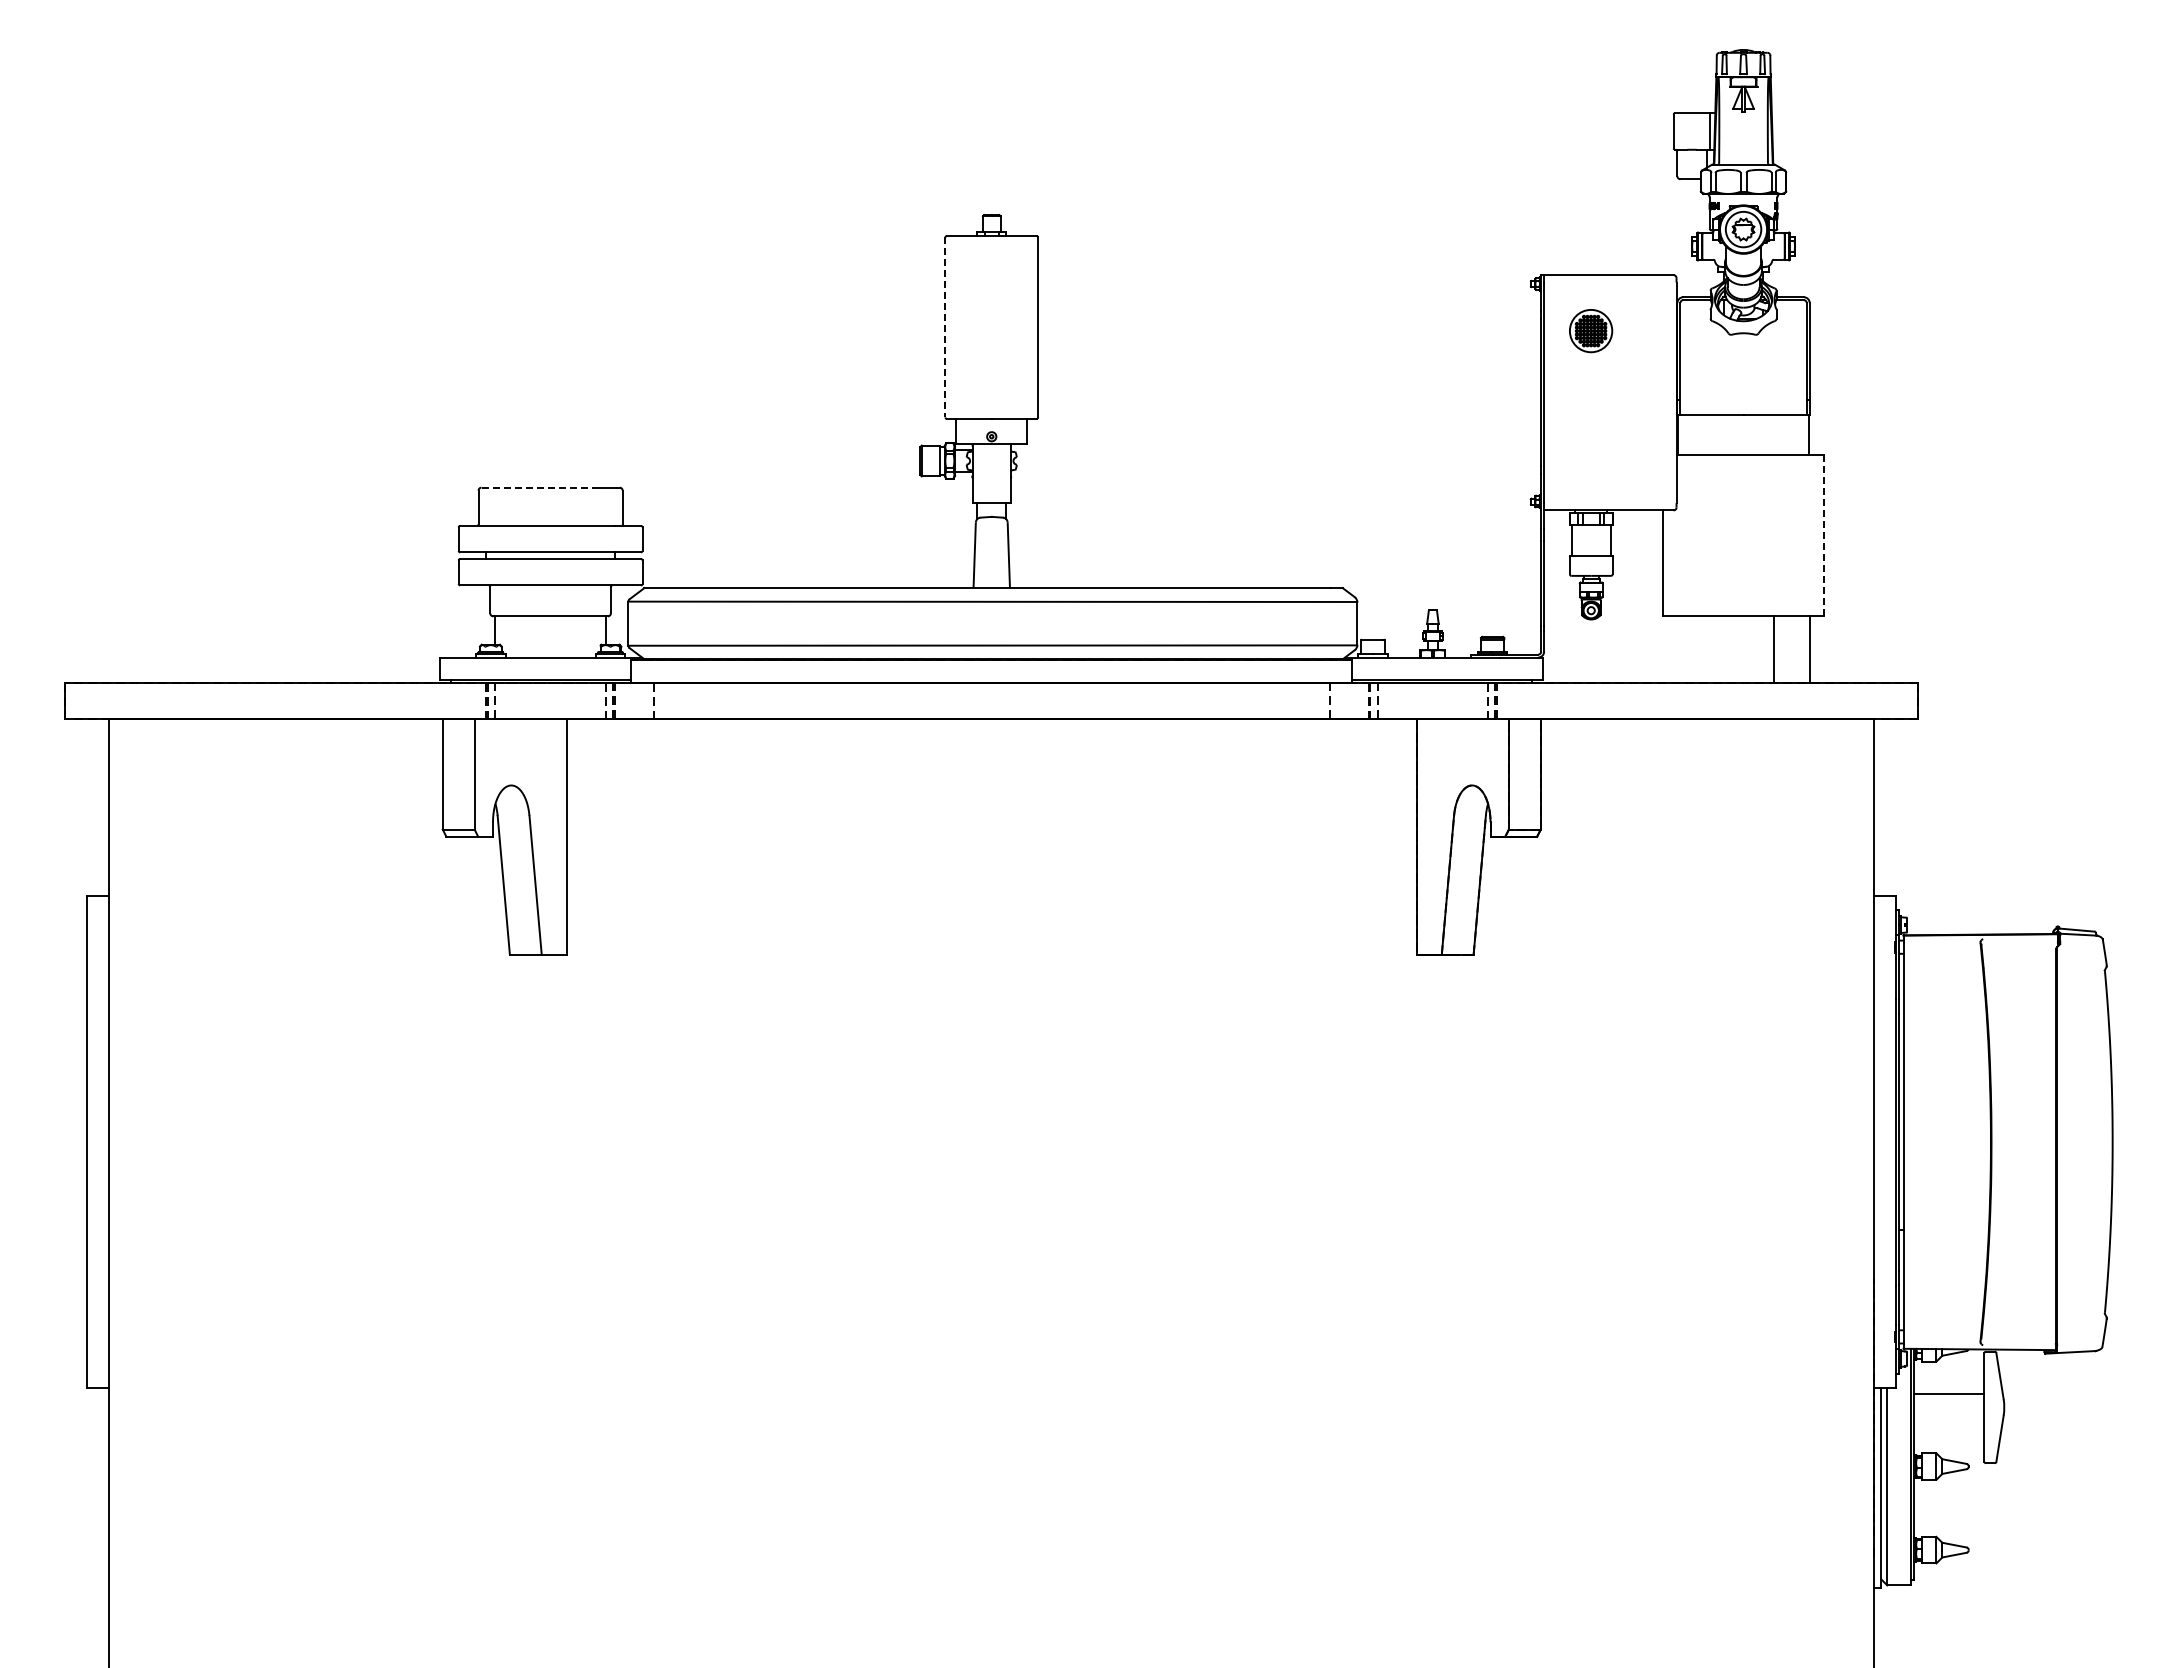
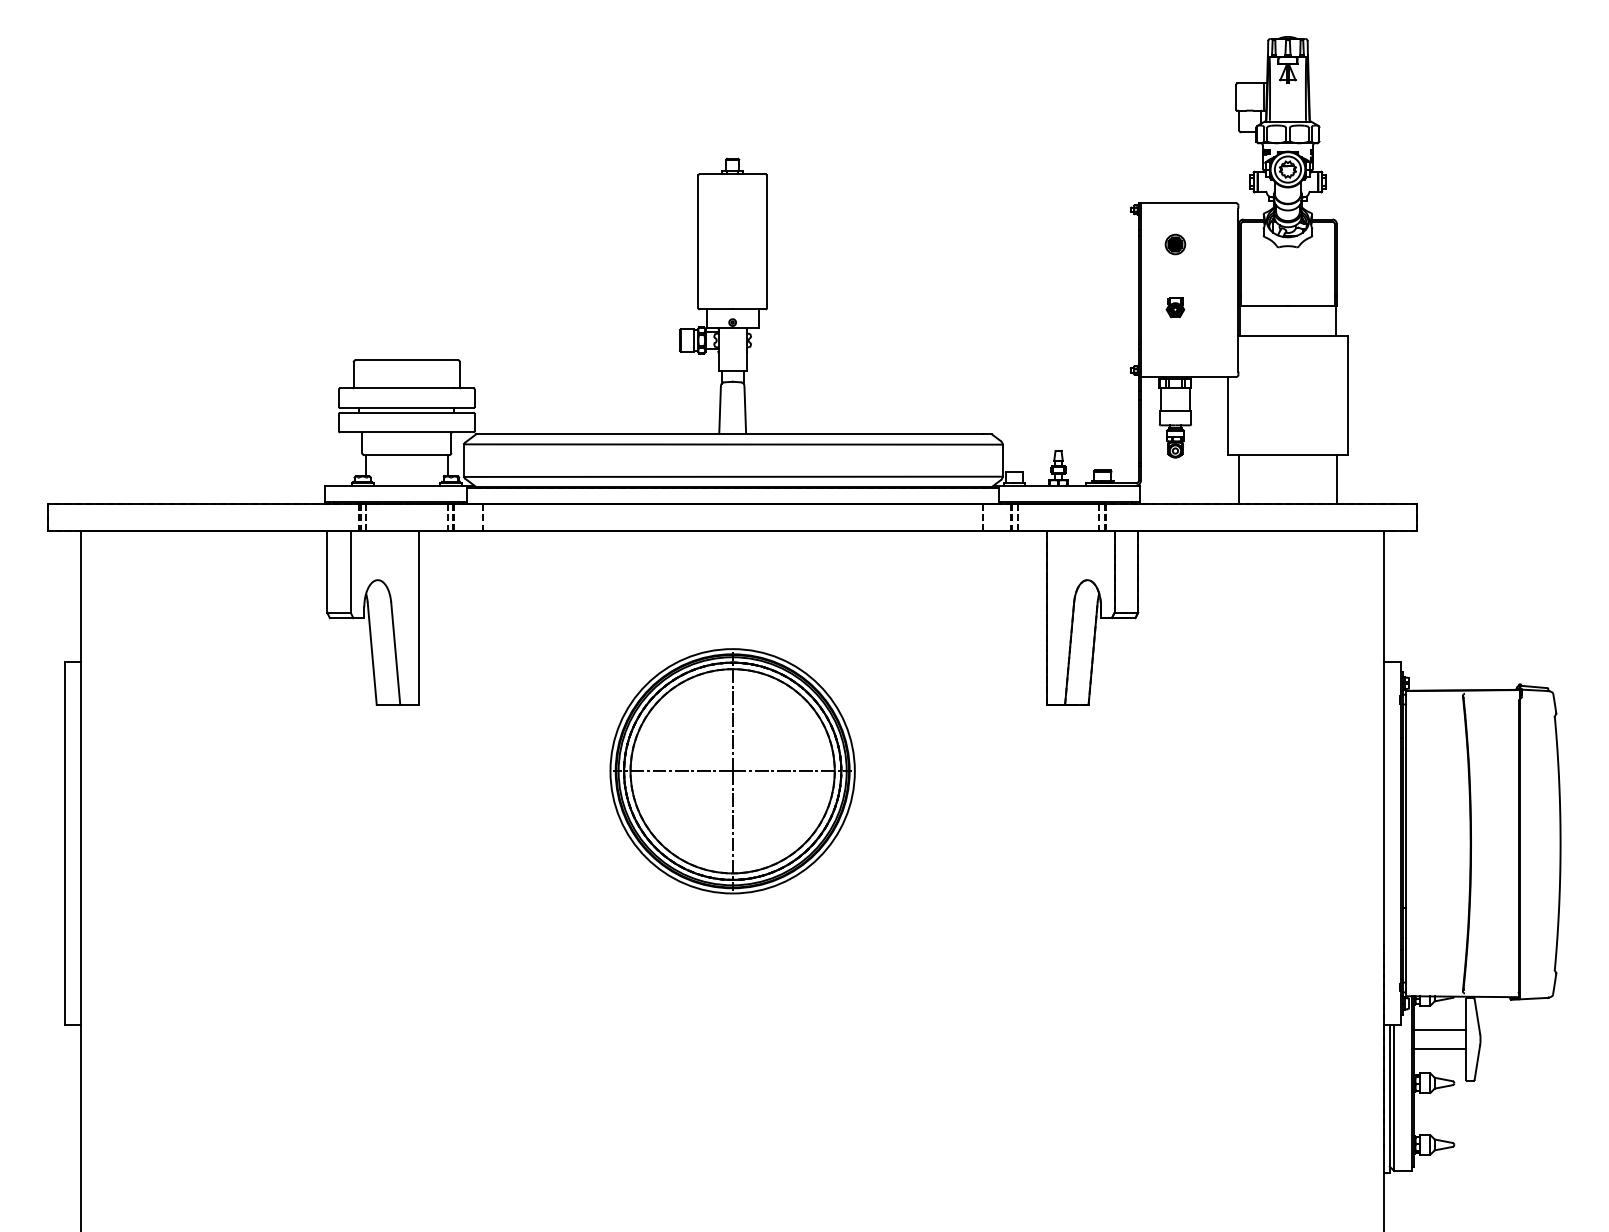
line: (945, 327) -> (698, 241), dashed -> solid
part: (1591, 330) -> (1175, 244), size x0.62
part: (1590, 416) -> (1174, 307), added
line: (540, 487) -> (399, 360), dashed -> solid
line: (1824, 535) -> (1347, 395), dashed -> solid
line: (1774, 649) -> (1239, 479), moved
part: (991, 1043) -> (732, 770), added
line: (1948, 1420) -> (1439, 1049), added

